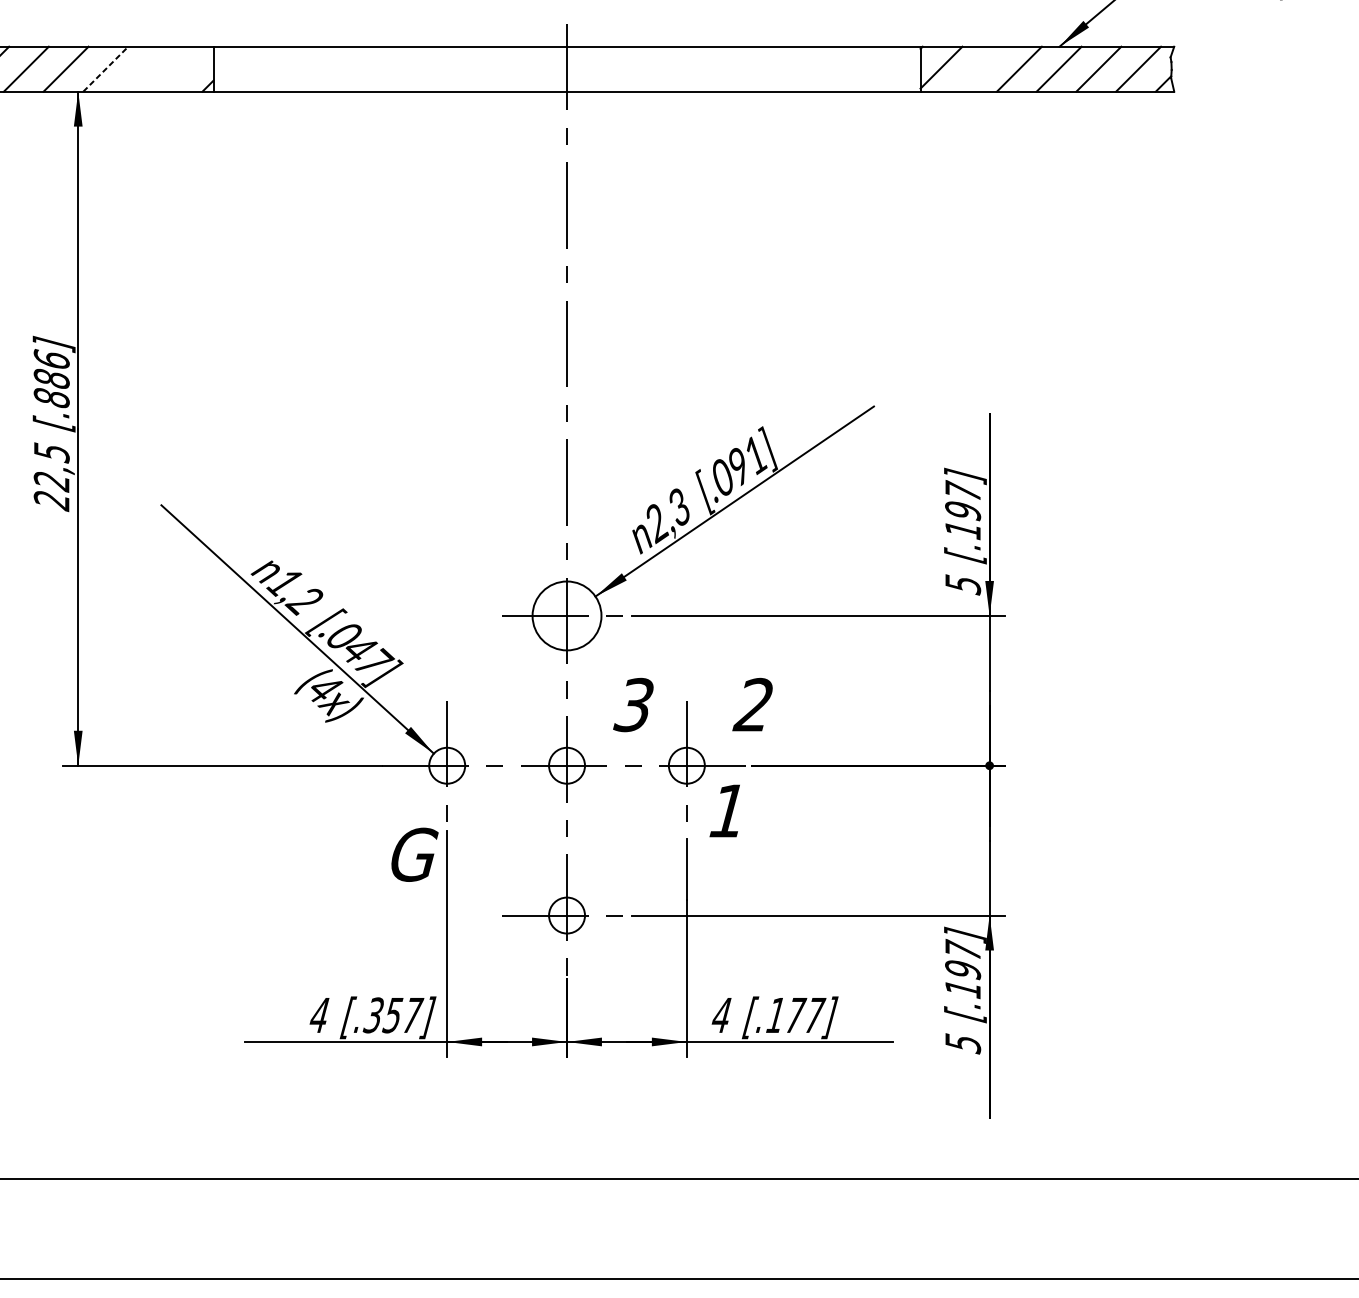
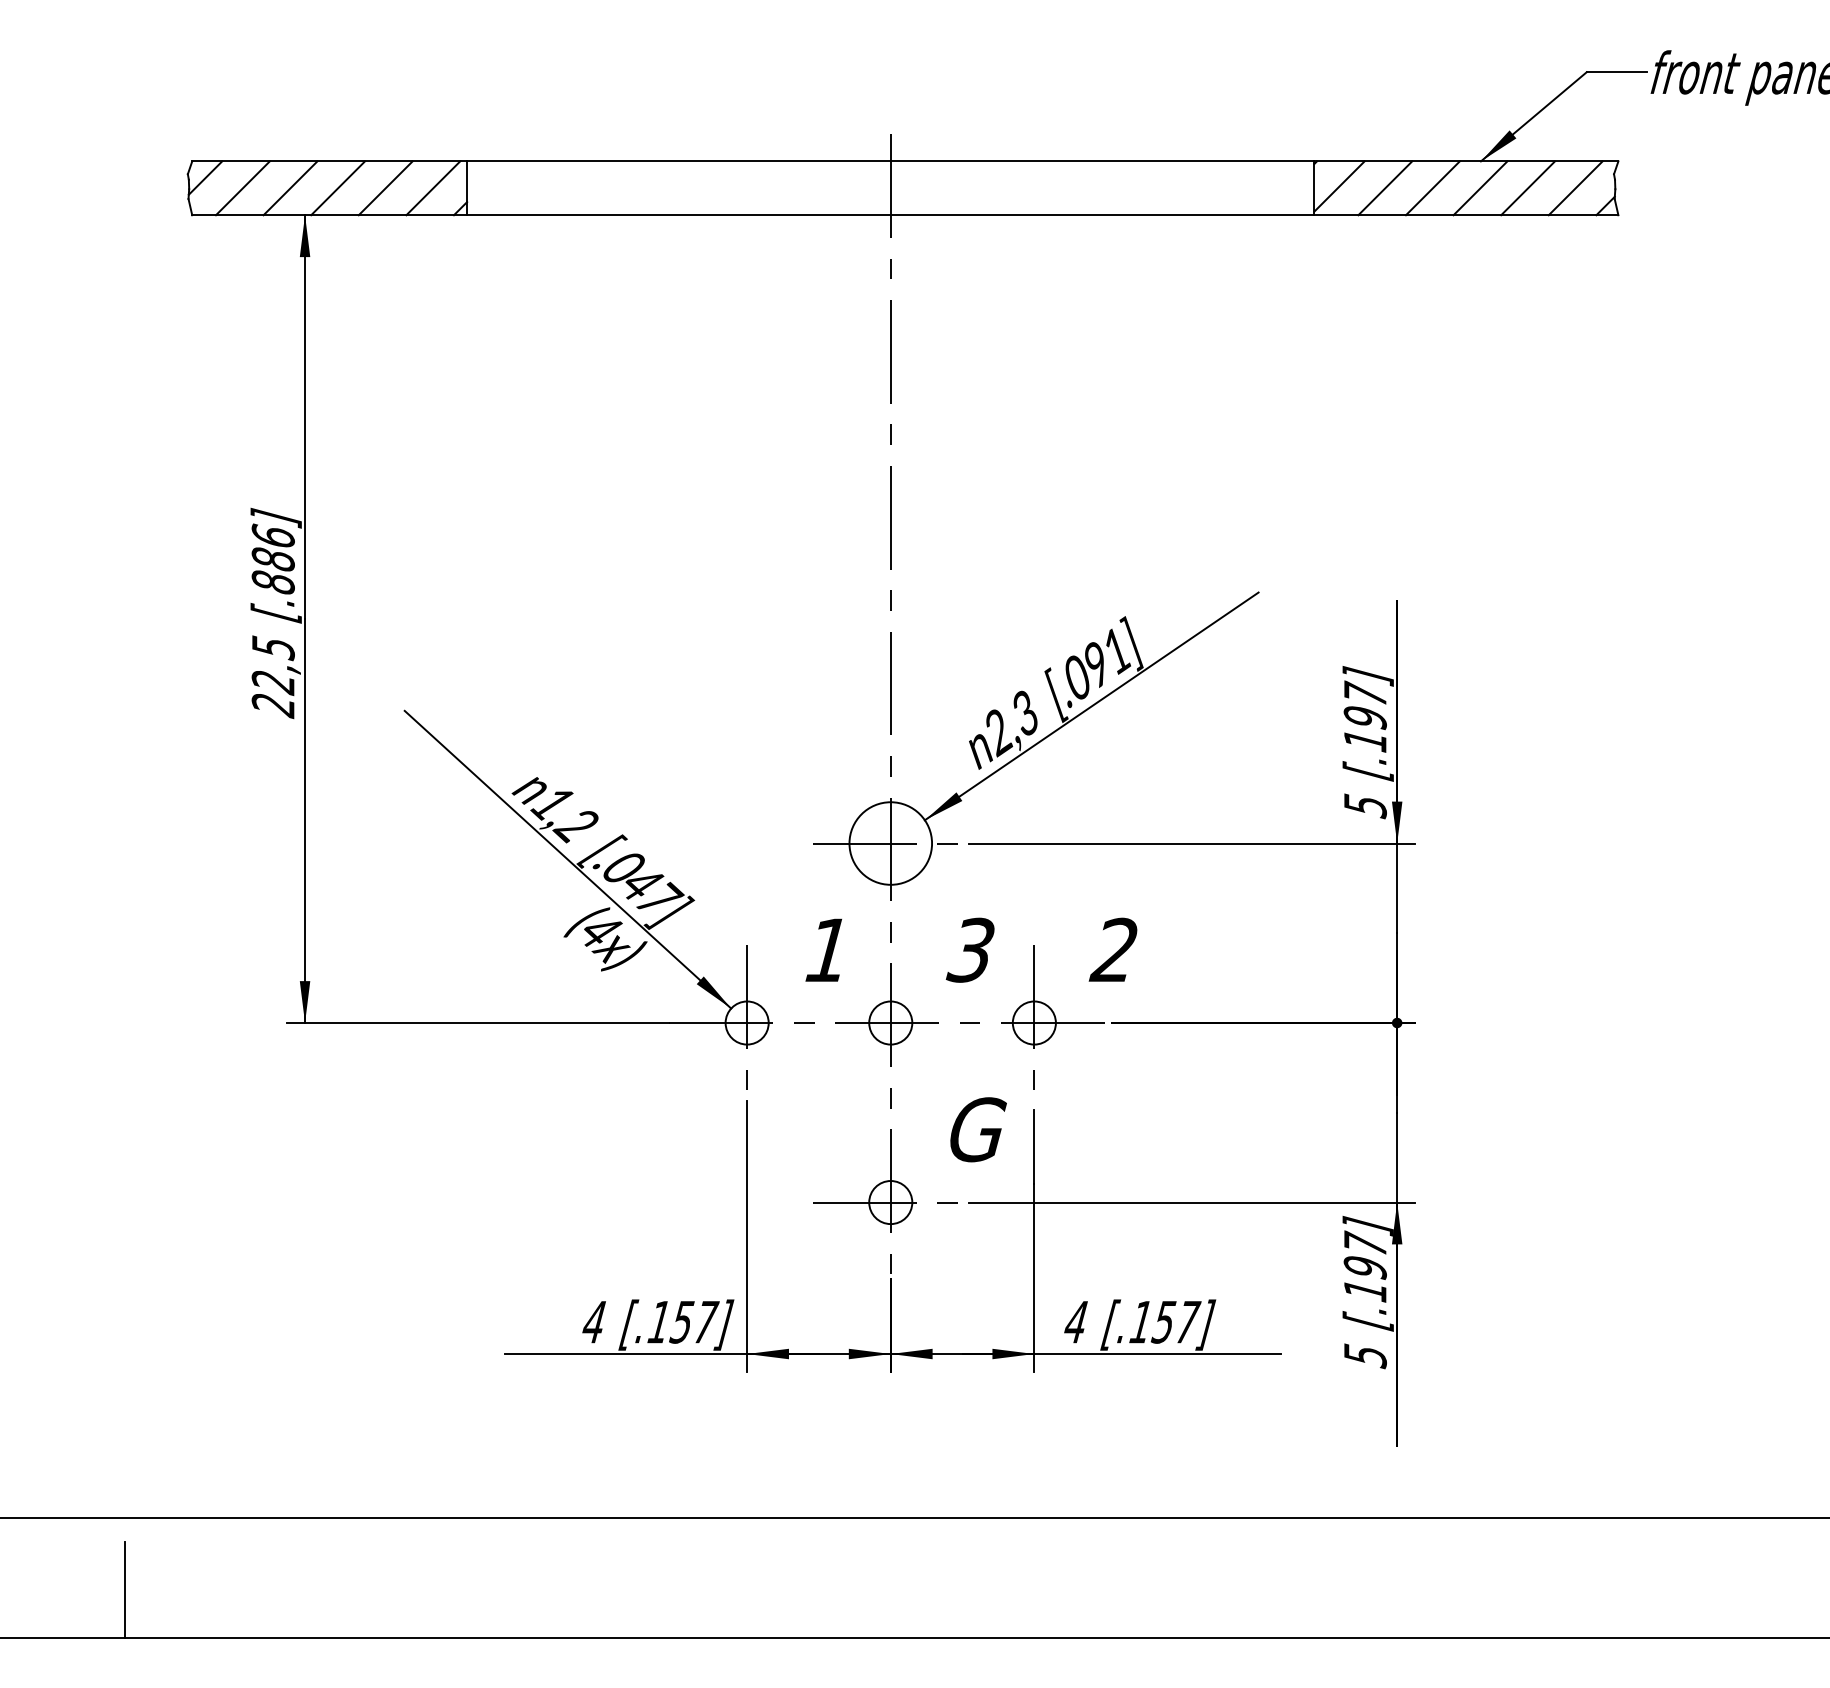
line: (106, 68) -> (338, 187), dashed -> solid
line: (145, 69) -> (385, 188), added
line: (185, 69) -> (433, 188), added
line: (979, 69) -> (1385, 188), added
text: (724, 810) -> (823, 949), moved
text: (414, 854) -> (978, 1129), moved
text: (373, 1014) -> (658, 1321), [.357] -> [.157]
text: (795, 1015) -> (1164, 1322), [.177] -> [.157]

